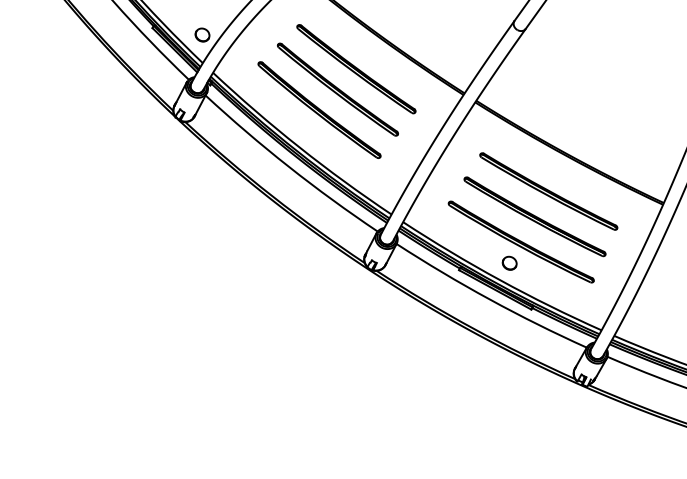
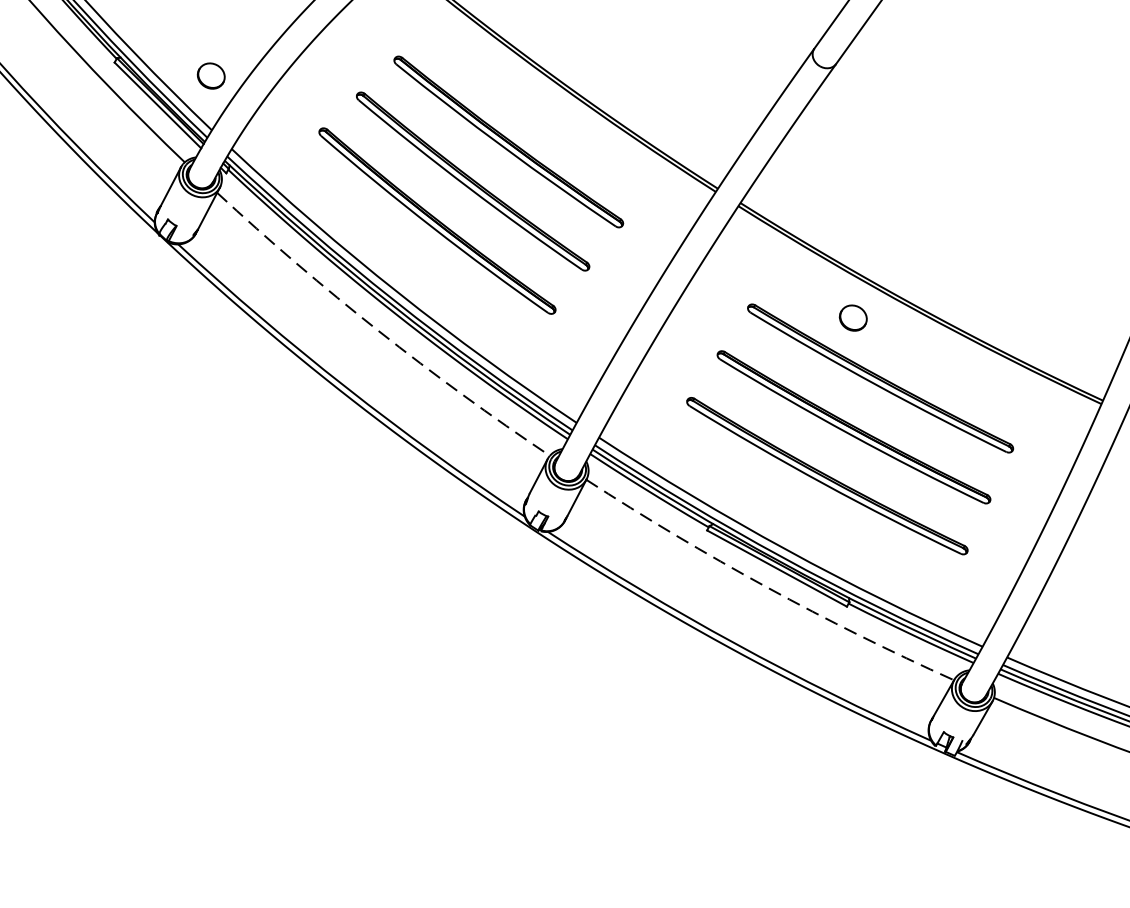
arc: (289, 166) -> (379, 330), solid -> dashed
part: (509, 262) -> (852, 316), moved
arc: (489, 299) -> (765, 587), solid -> dashed

